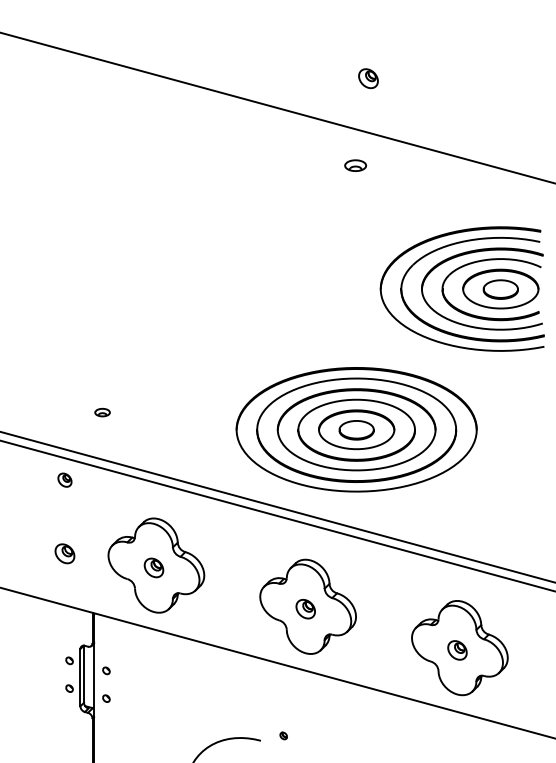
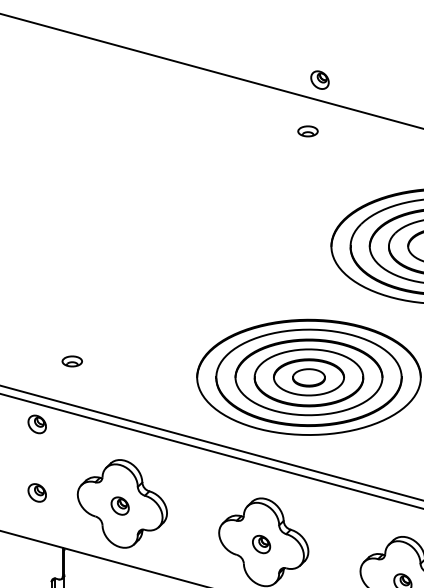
part: (368, 78) -> (319, 79), moved
part: (102, 412) -> (72, 361), size x1.43
part: (64, 479) -> (36, 423), size x1.43

